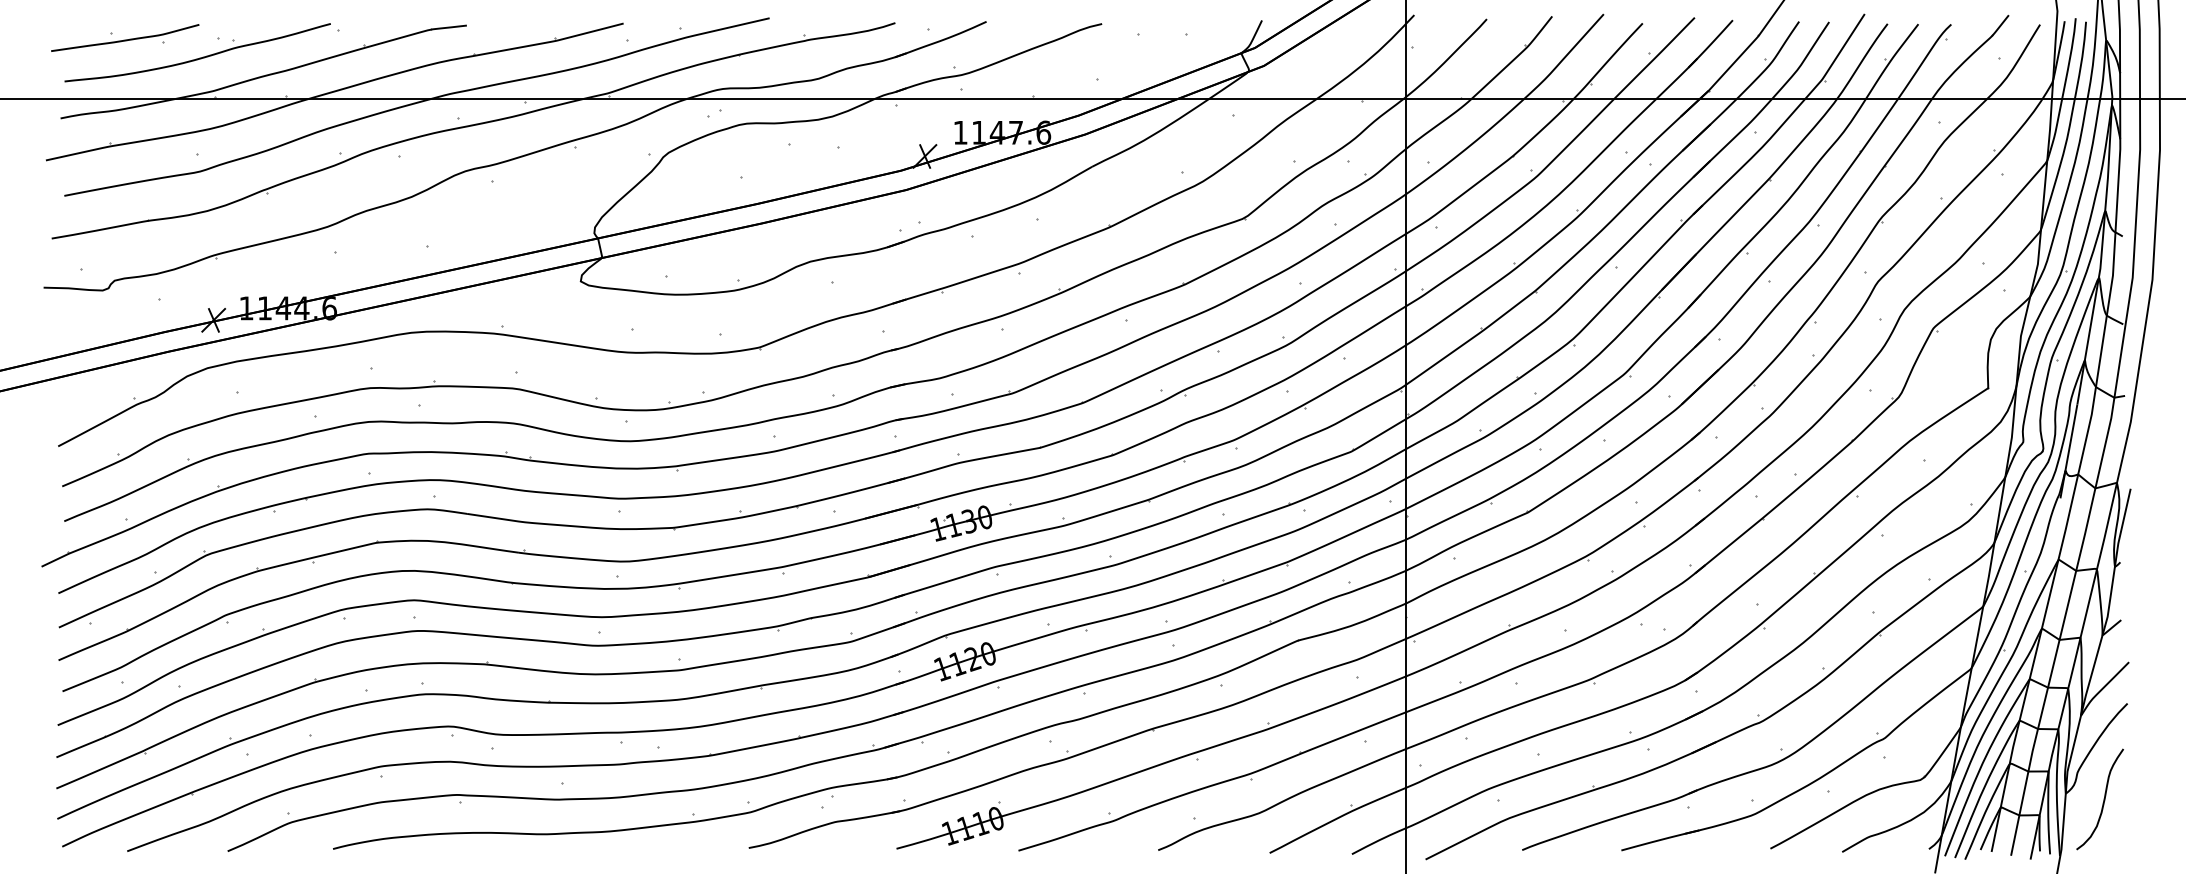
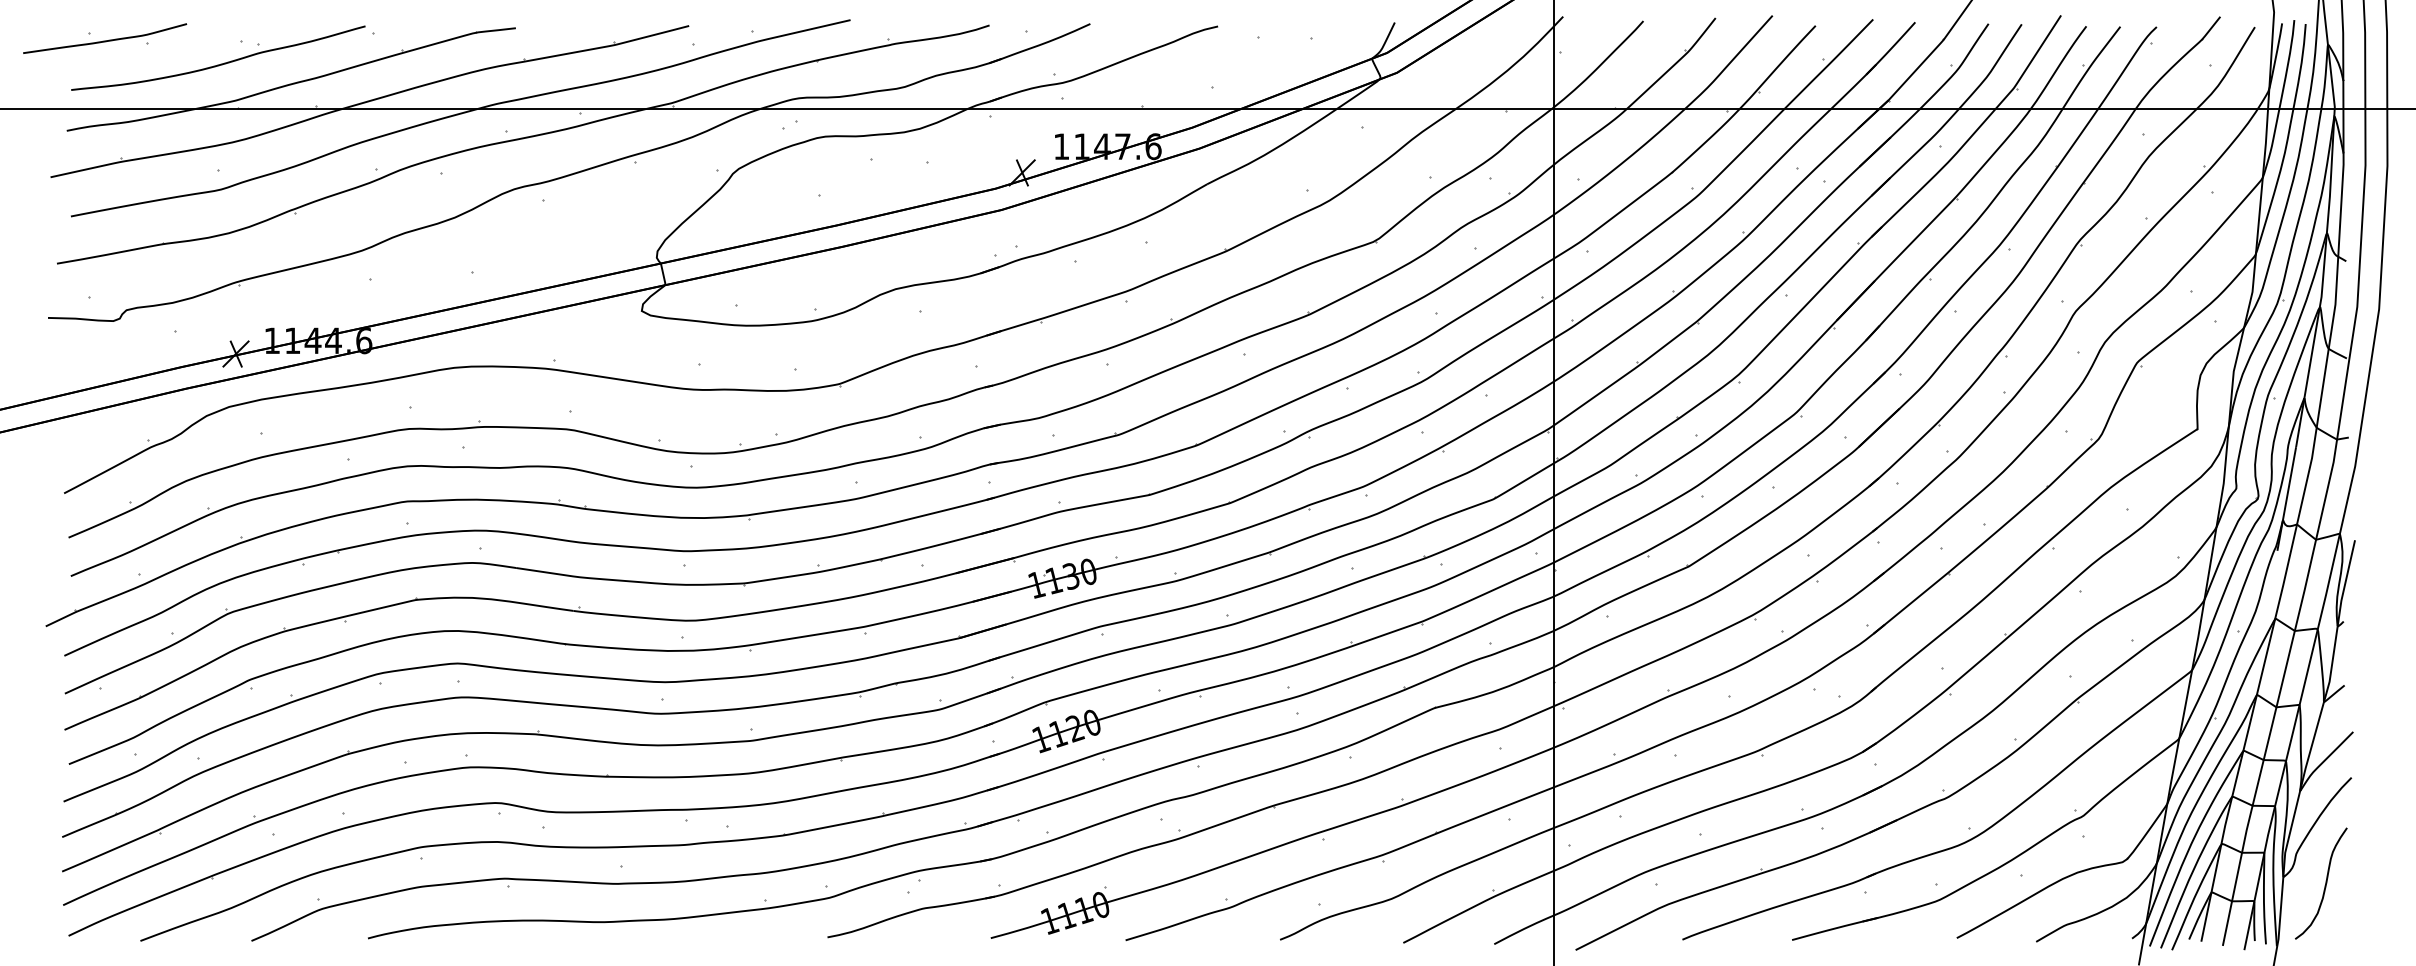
part: (125, 37) -> (105, 38), moved

